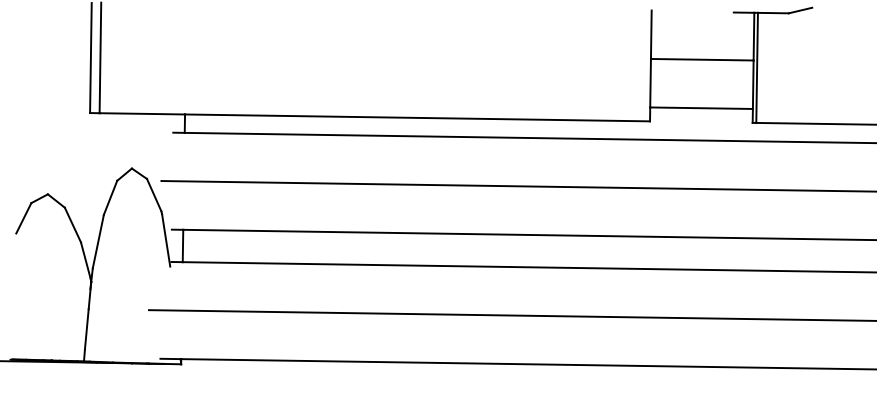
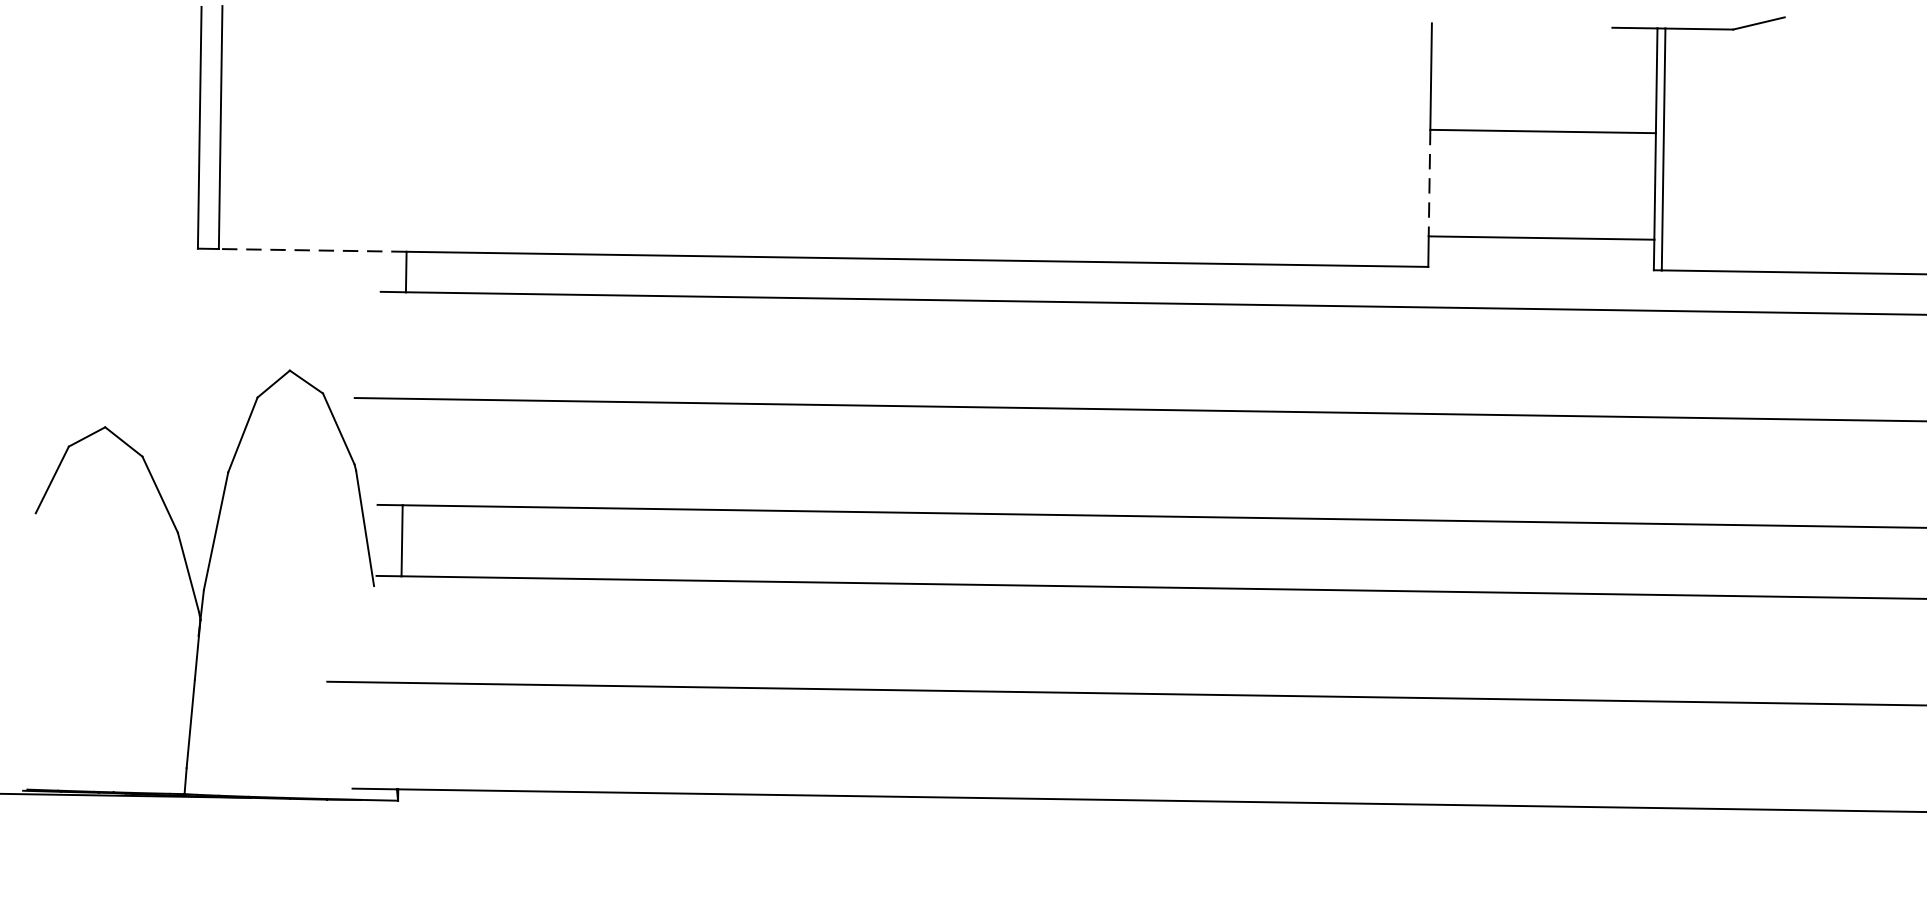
line: (650, 83) -> (1429, 183), solid -> dashed
line: (142, 113) -> (313, 249), solid -> dashed

